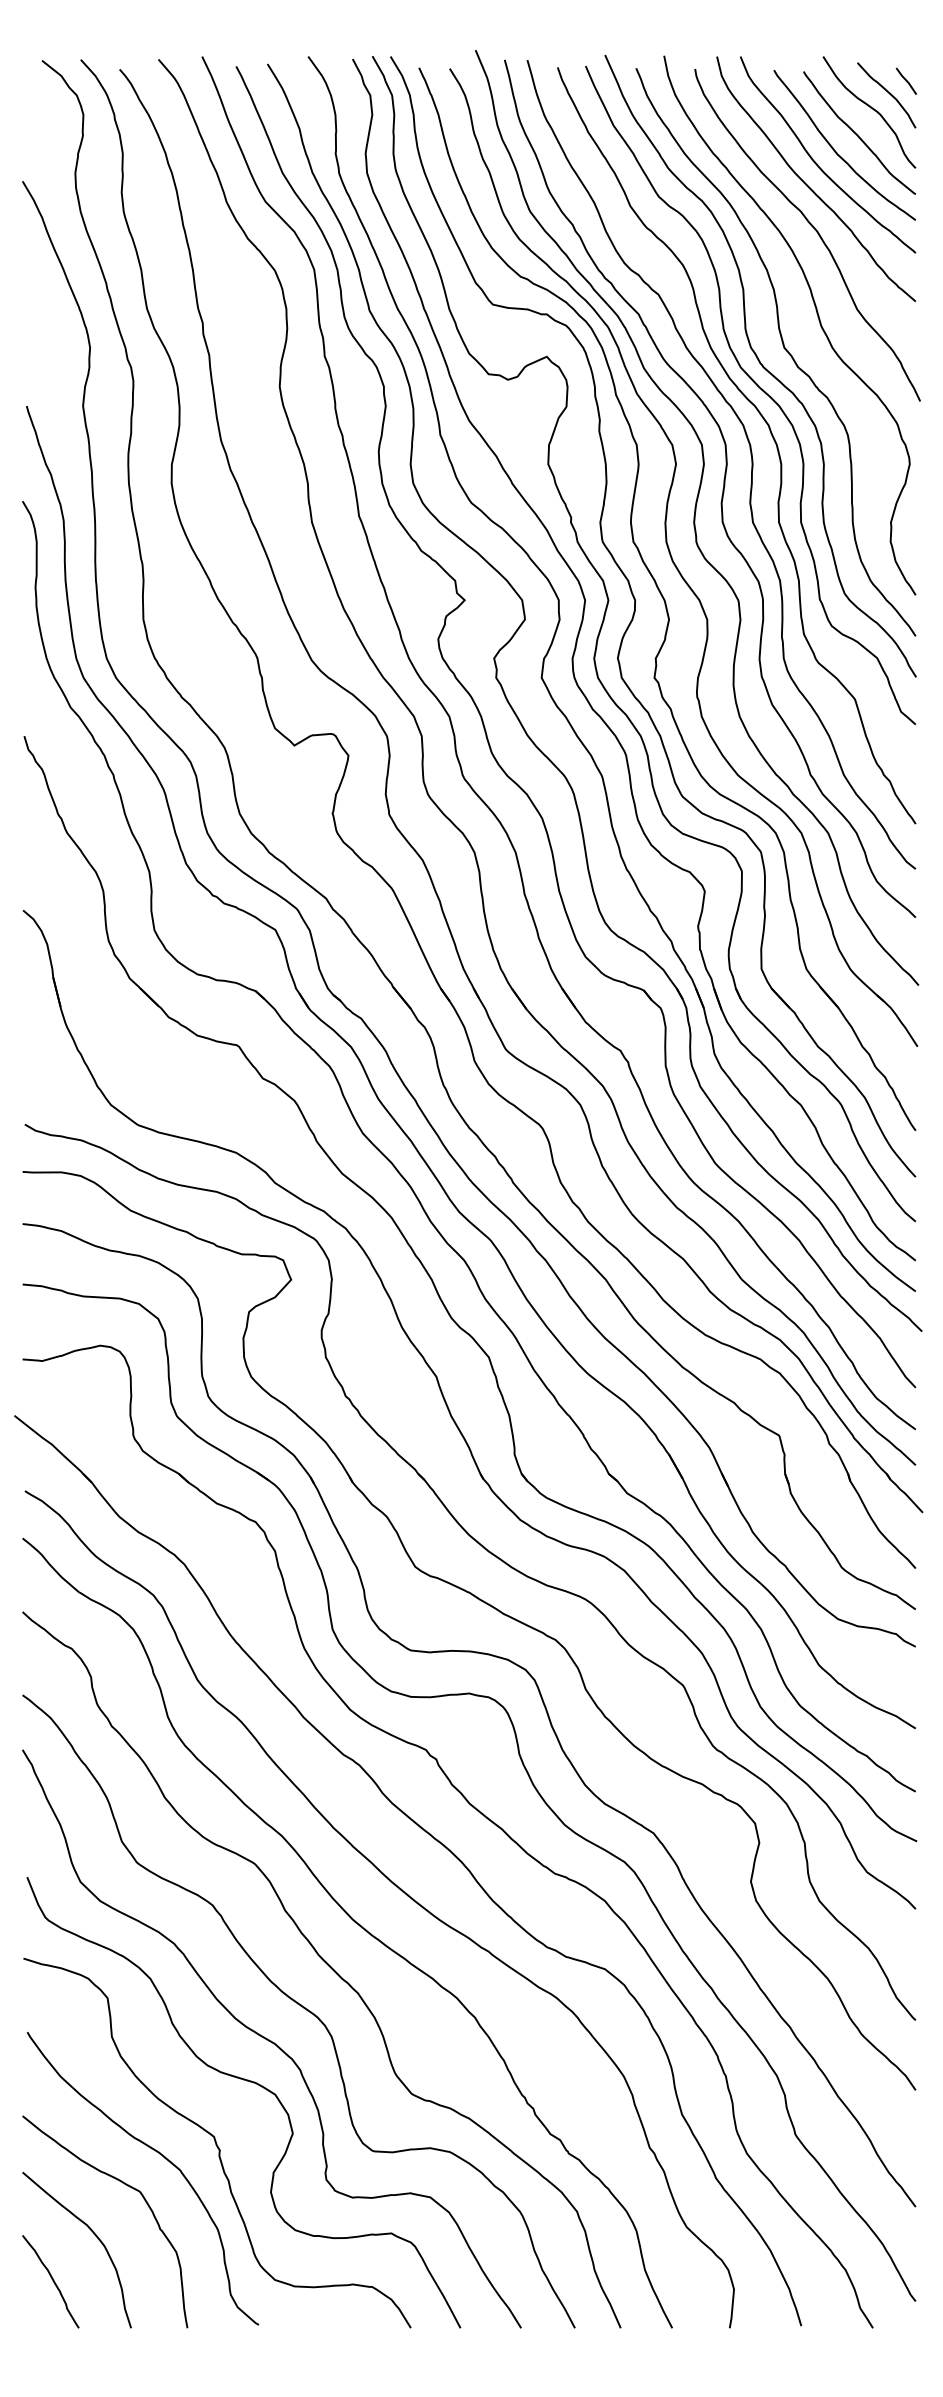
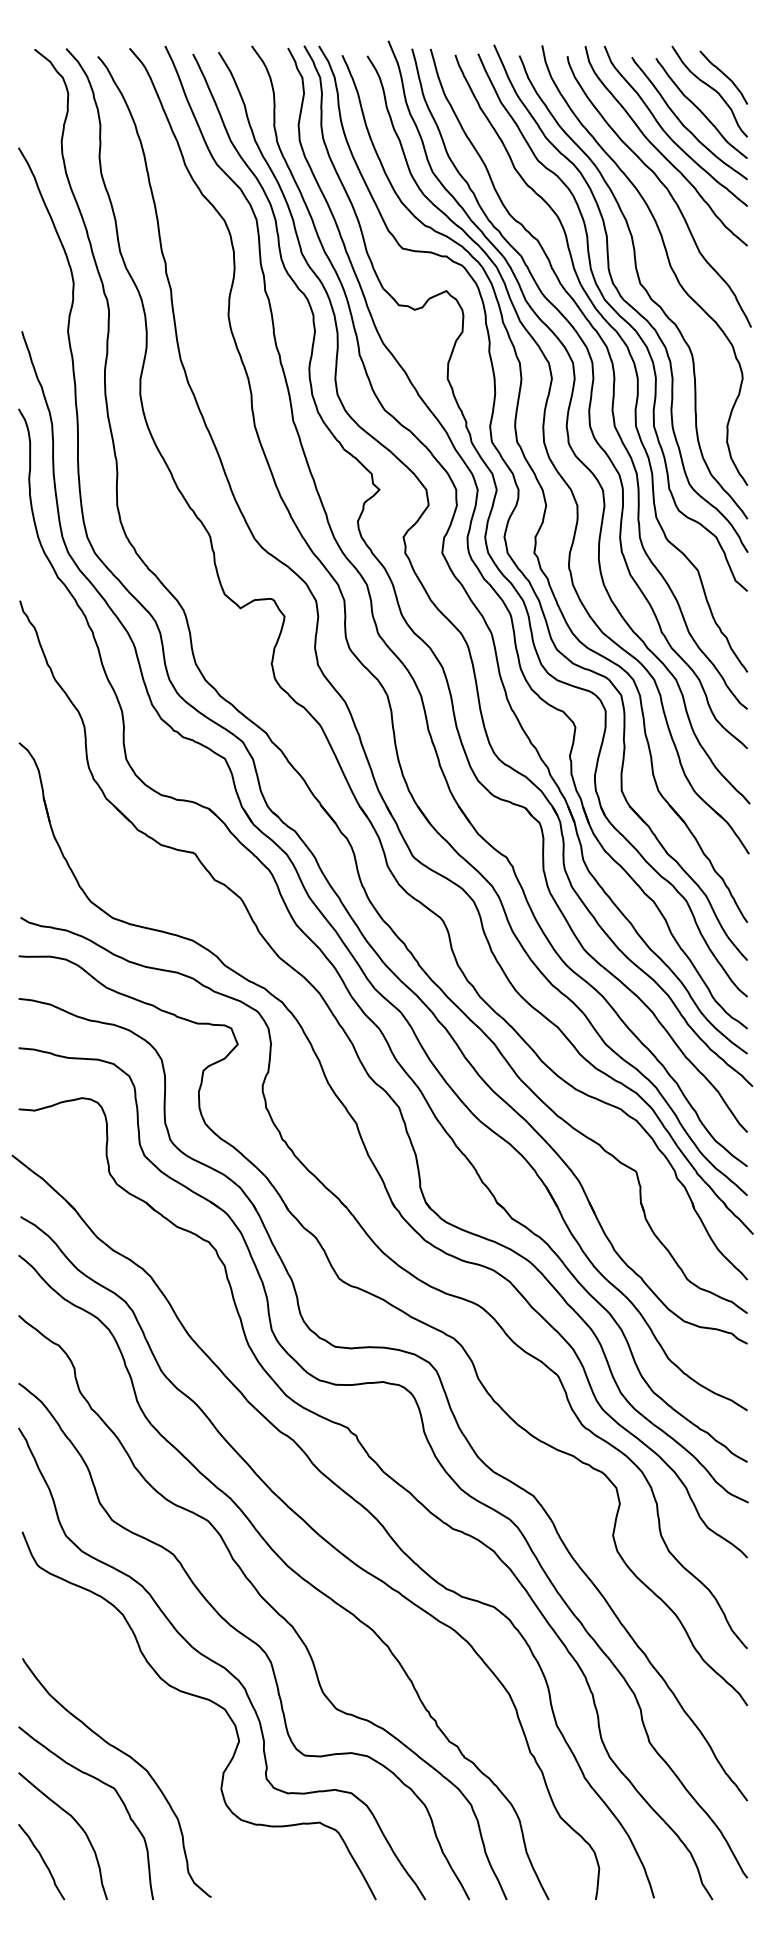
line: (905, 81) -> (739, 66), removed
curve: (217, 2142) -> (177, 1748), removed

